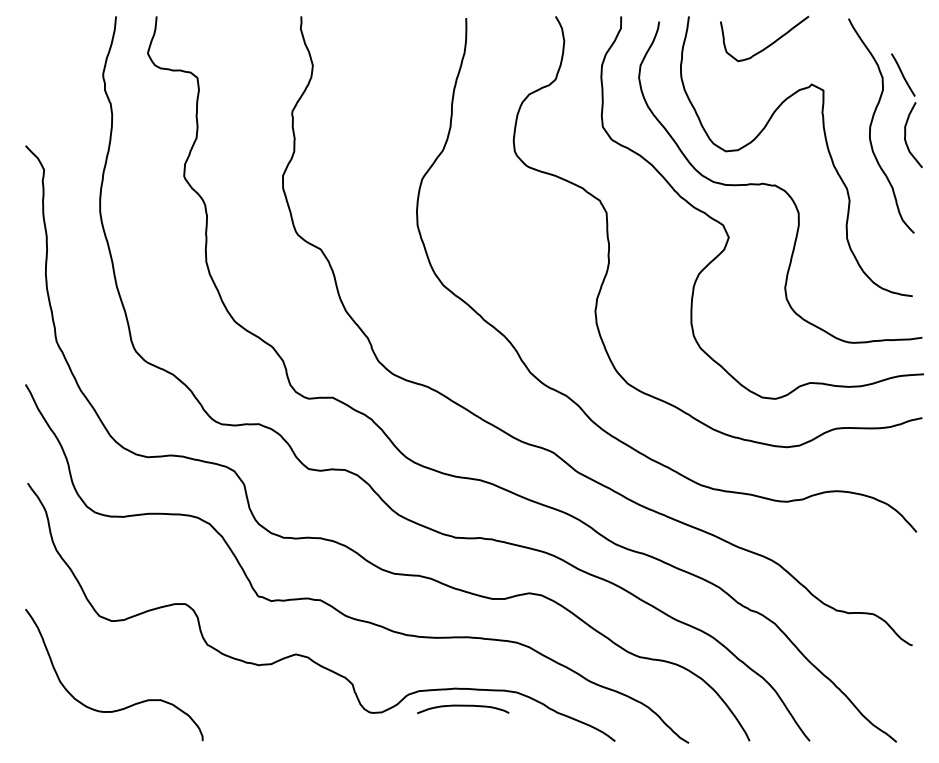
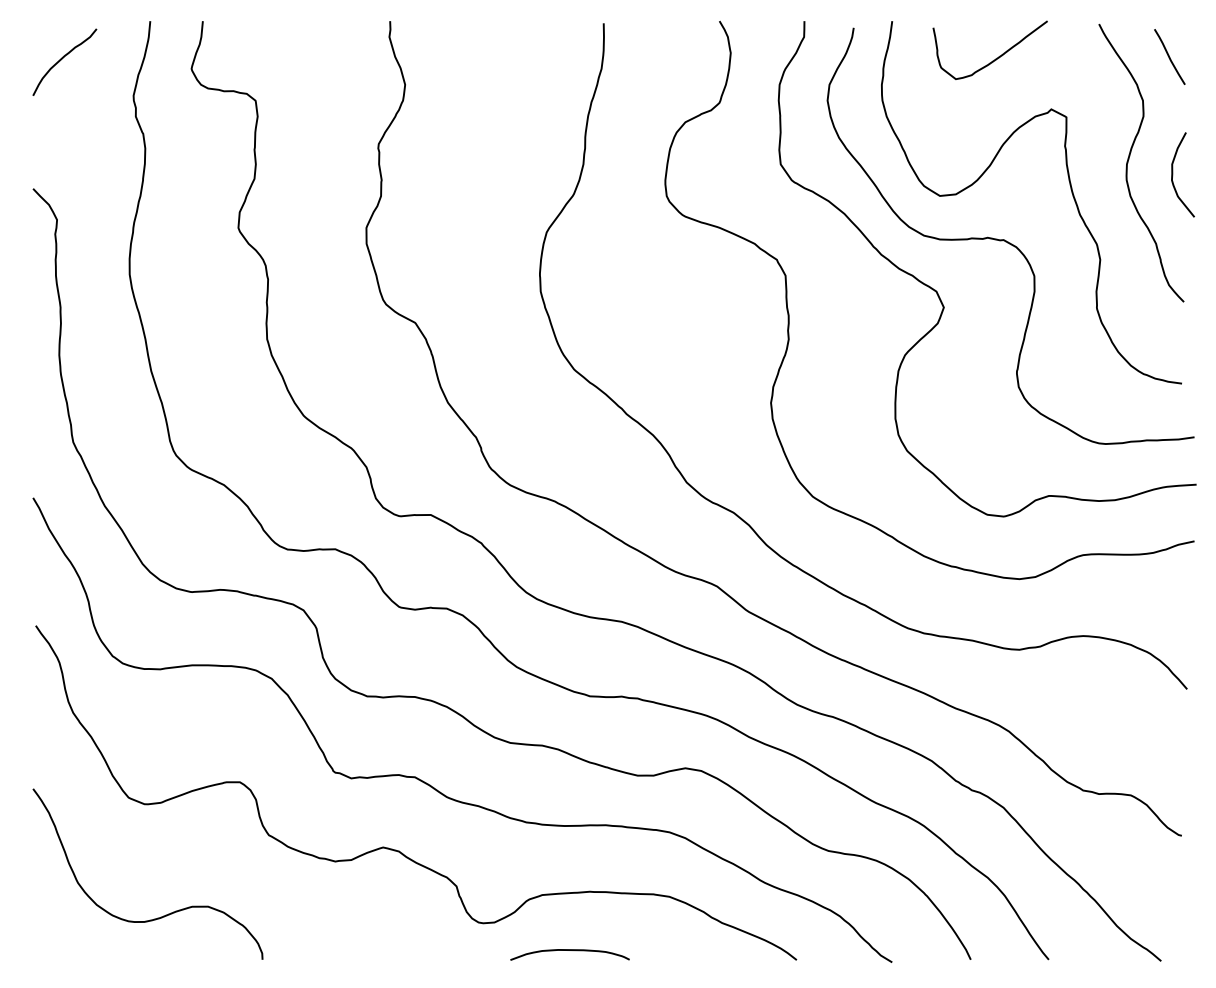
curve: (48, 46) -> (62, 60), added
line: (903, 74) -> (1170, 56), moved
curve: (463, 706) -> (570, 951), moved

